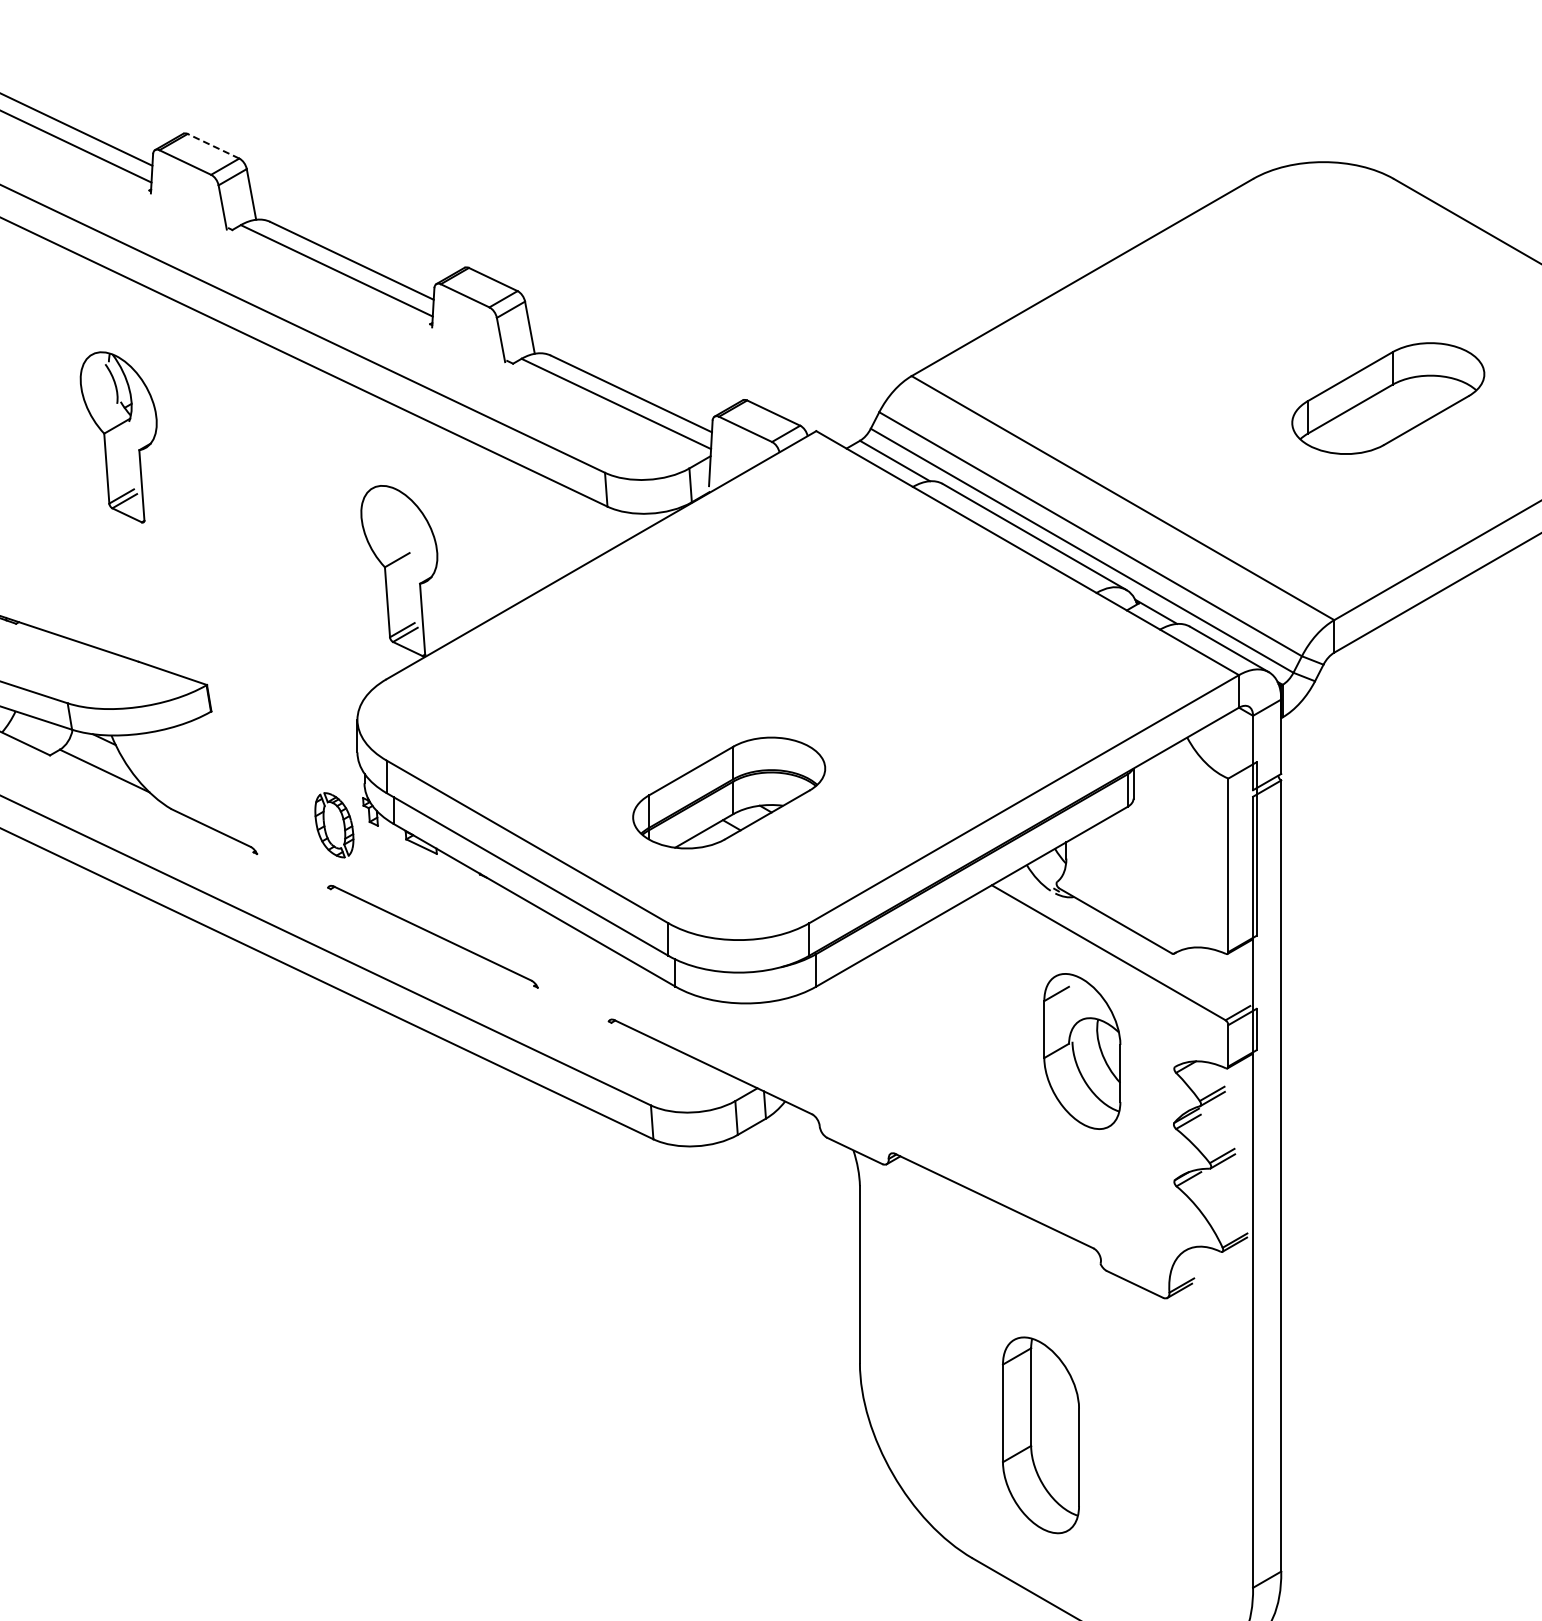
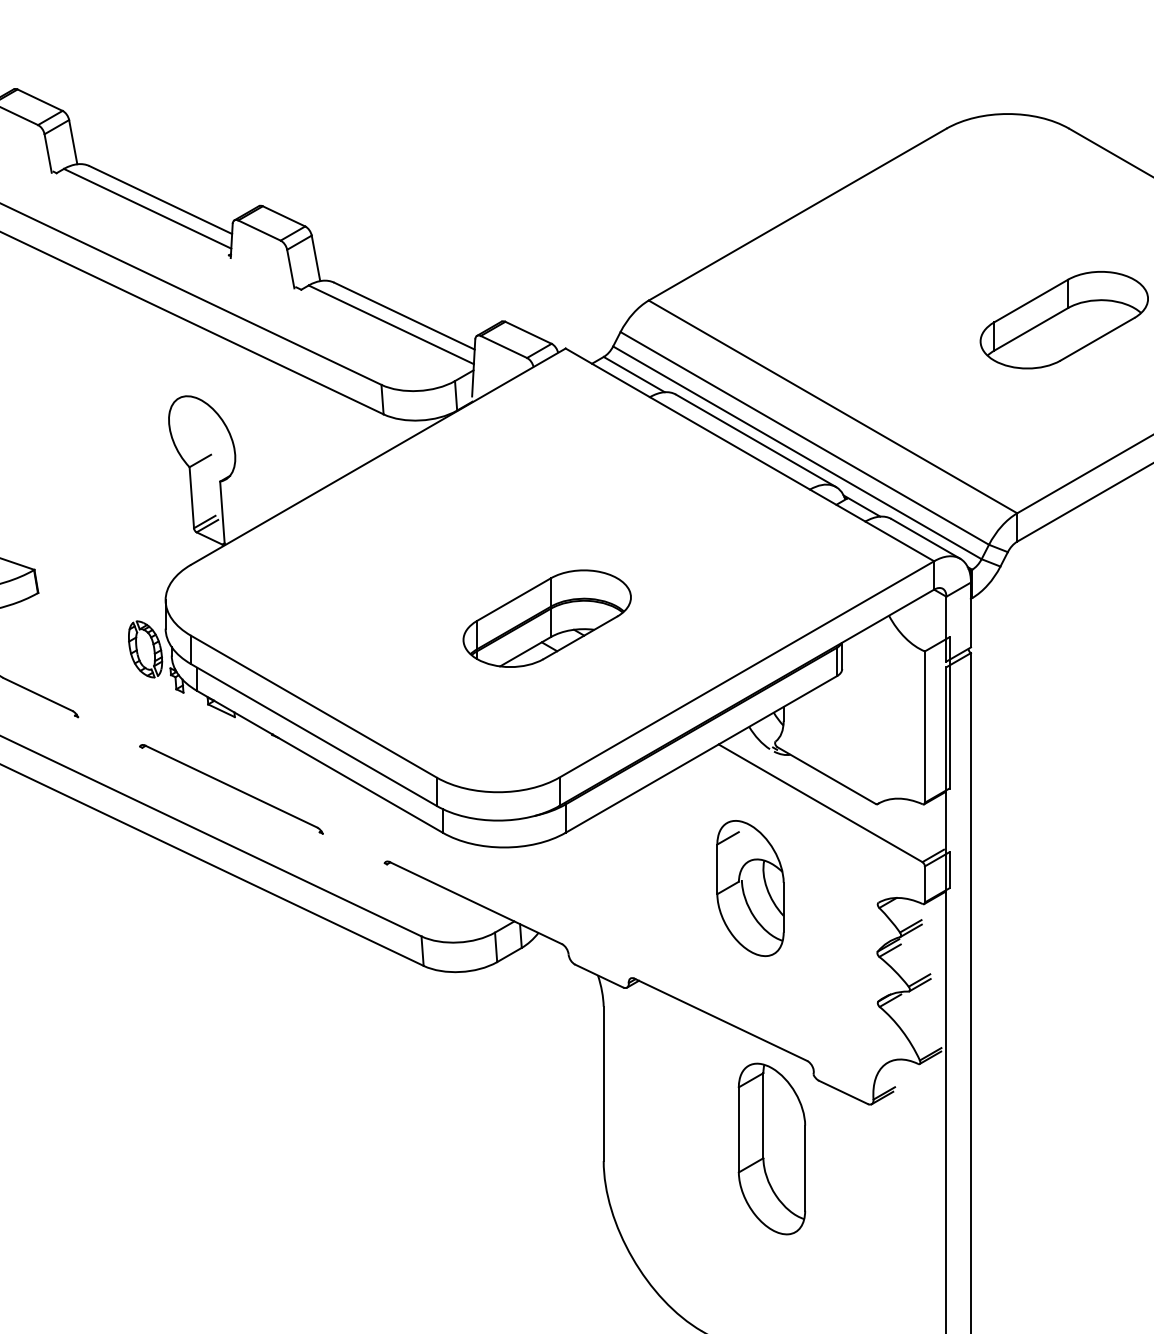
line: (213, 146) -> (40, 100), dashed -> solid
part: (729, 792) -> (547, 618), moved
part: (325, 825) -> (137, 649), moved
part: (1082, 1051) -> (750, 888), moved
part: (1040, 1435) -> (771, 1149), moved

